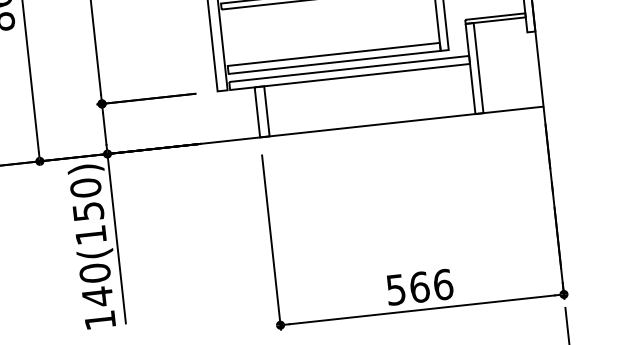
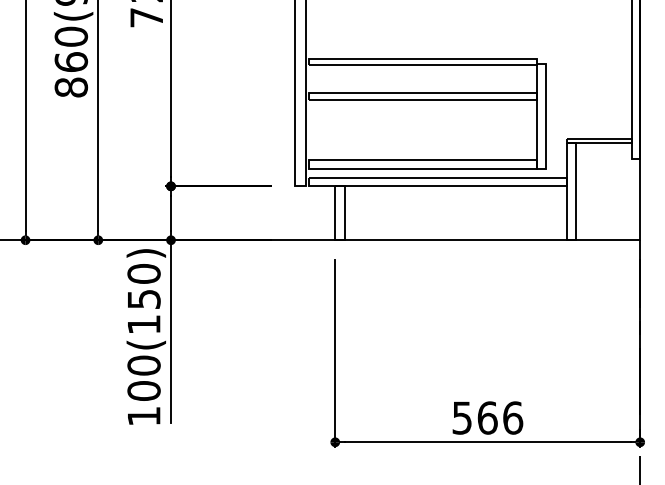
text: (97, 296) -> (143, 390), 140(150) -> 100(150)

